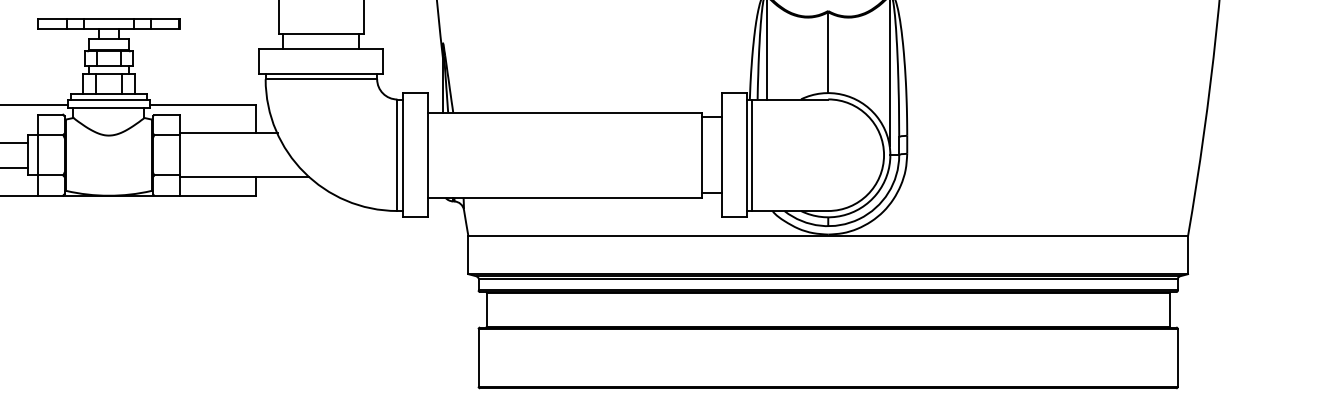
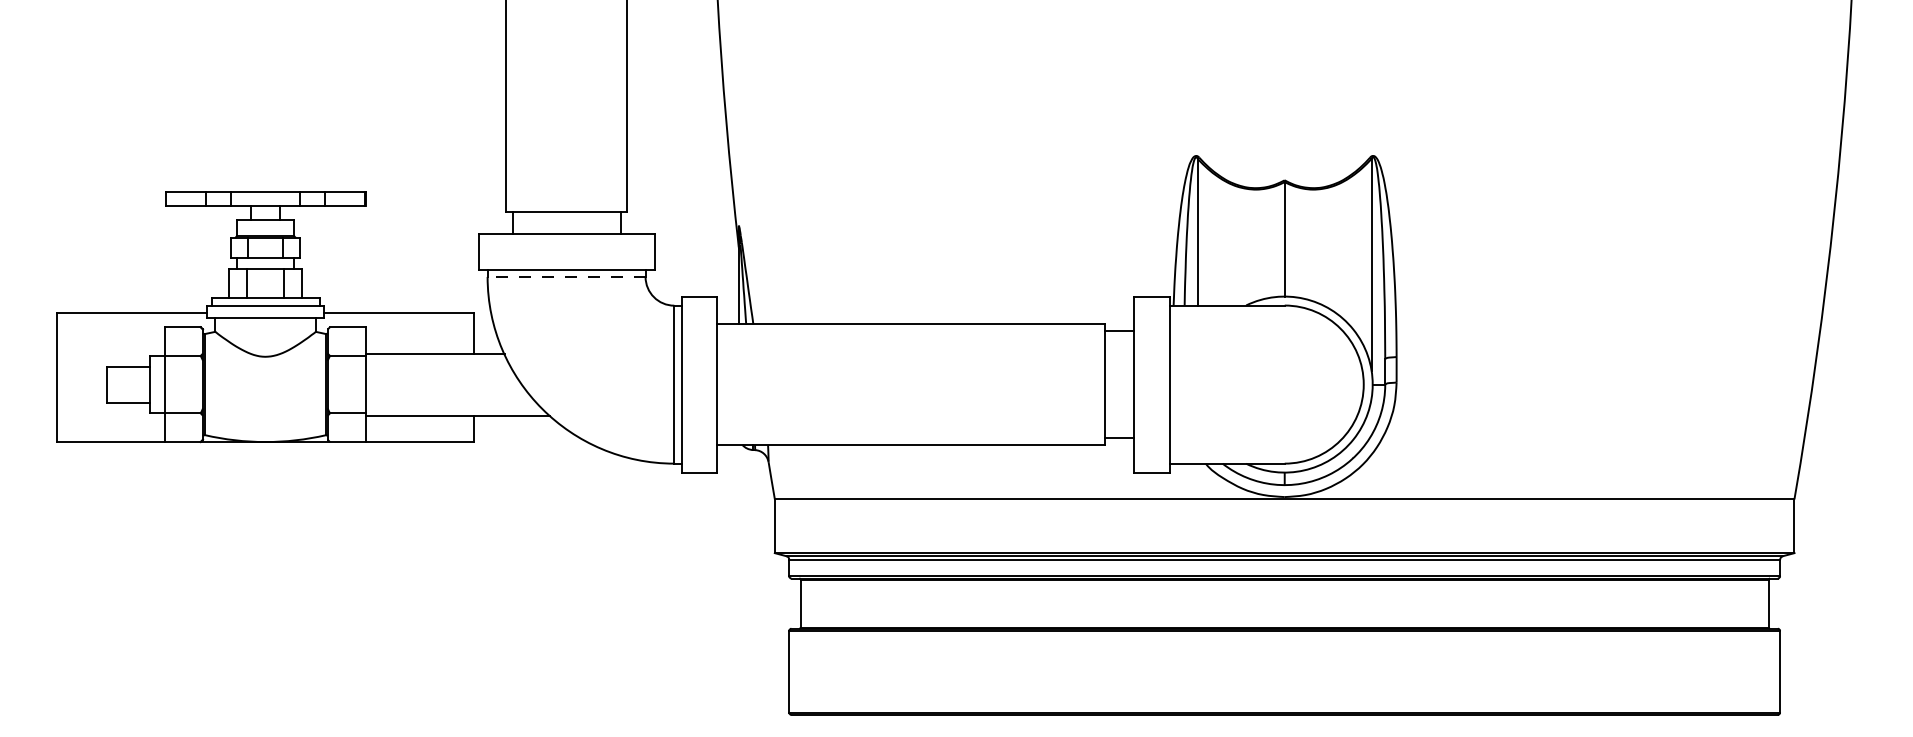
line: (321, 78) -> (566, 276), solid -> dashed
line: (751, 155) -> (1176, 384), removed

